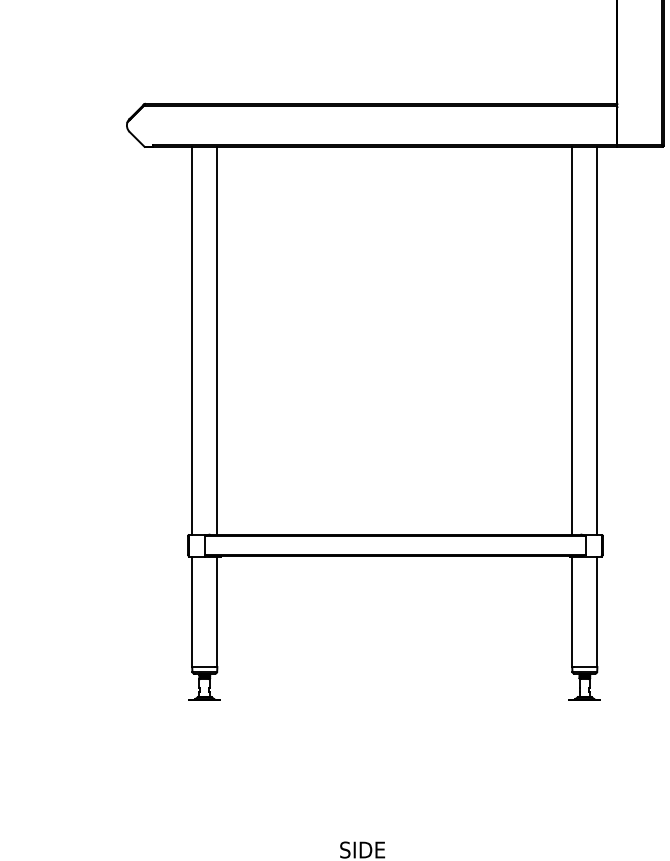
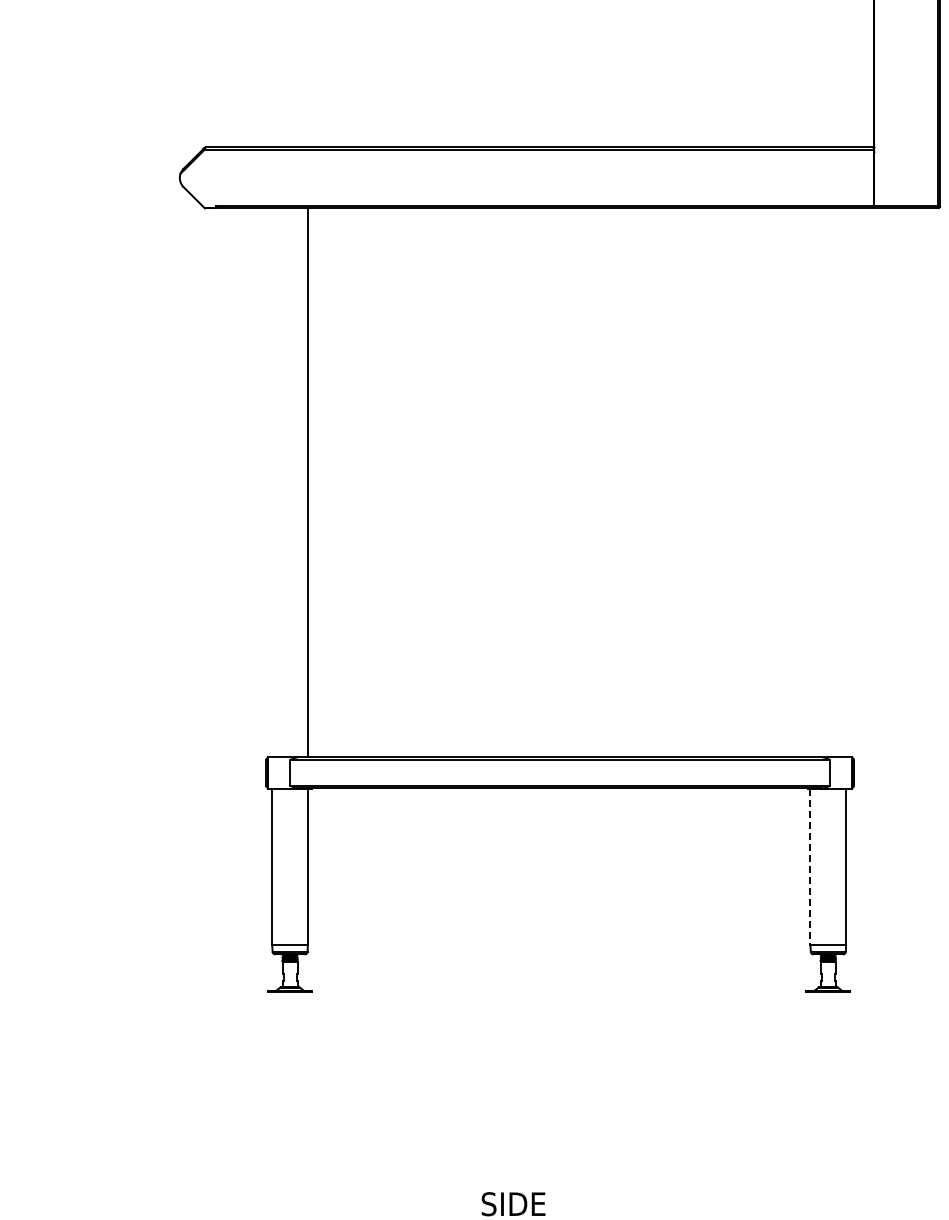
line: (192, 340) -> (272, 482), removed
line: (572, 340) -> (810, 482), removed
line: (597, 340) -> (846, 482), removed
line: (572, 612) -> (810, 867), solid -> dashed

